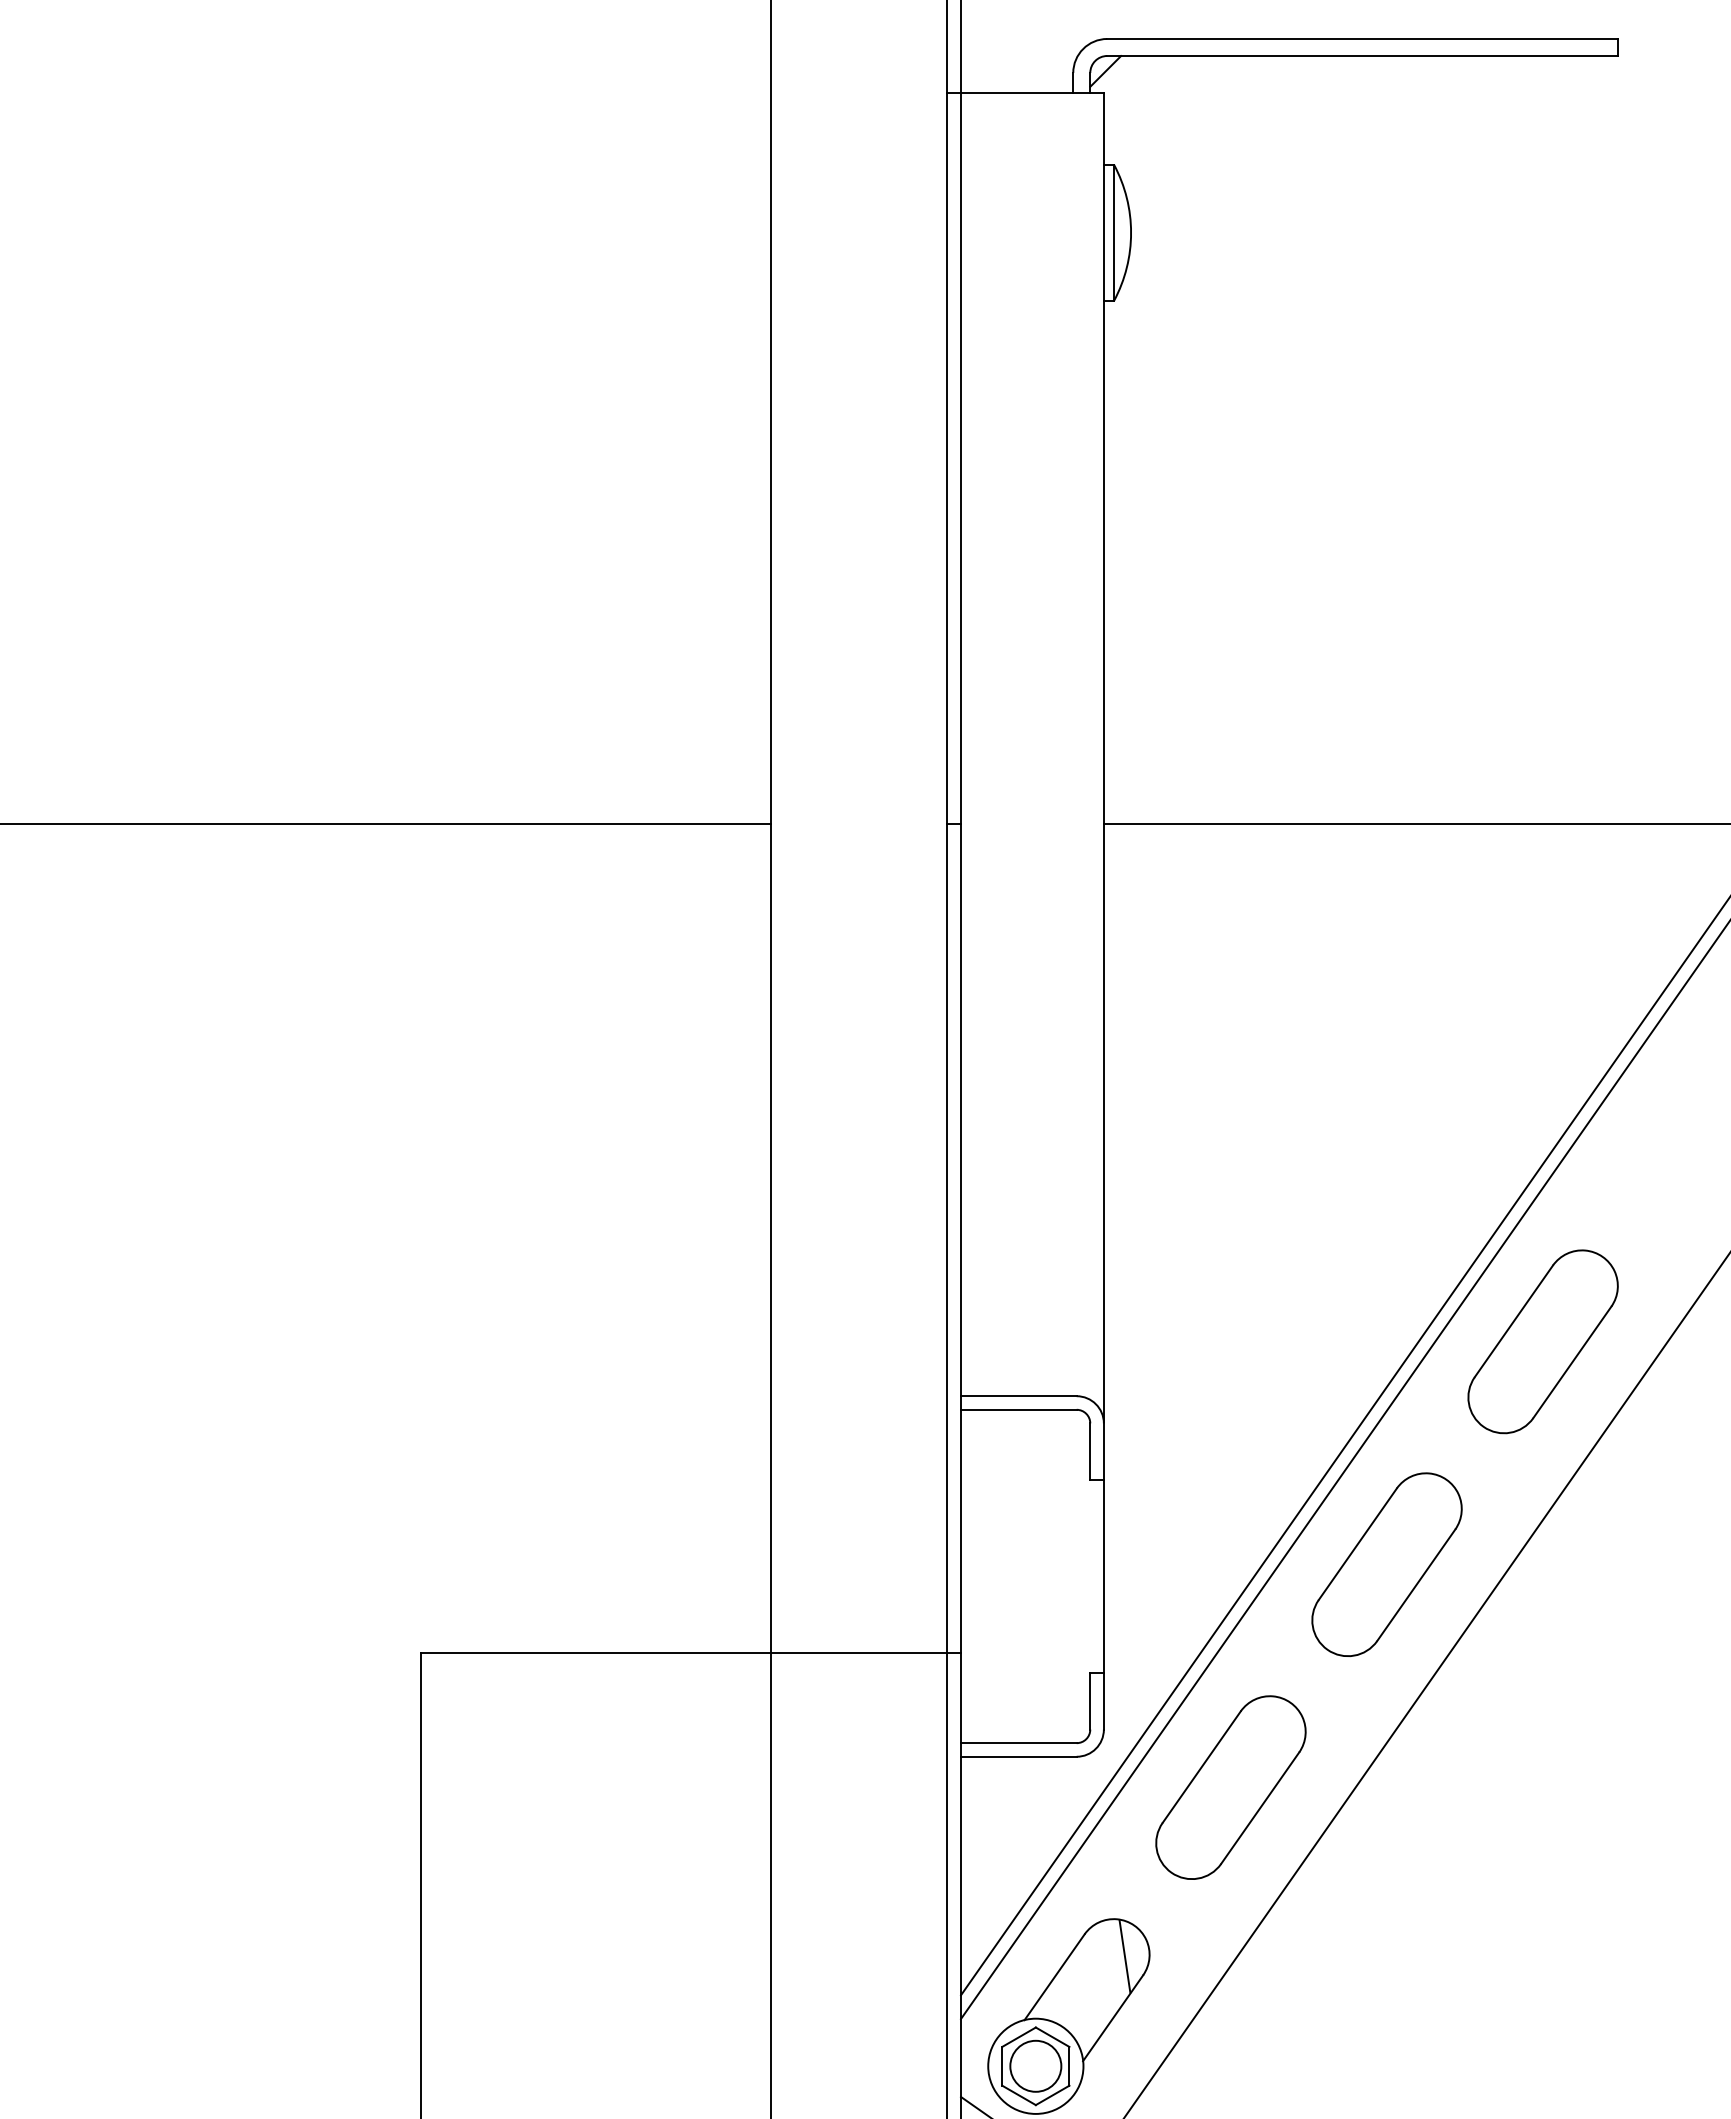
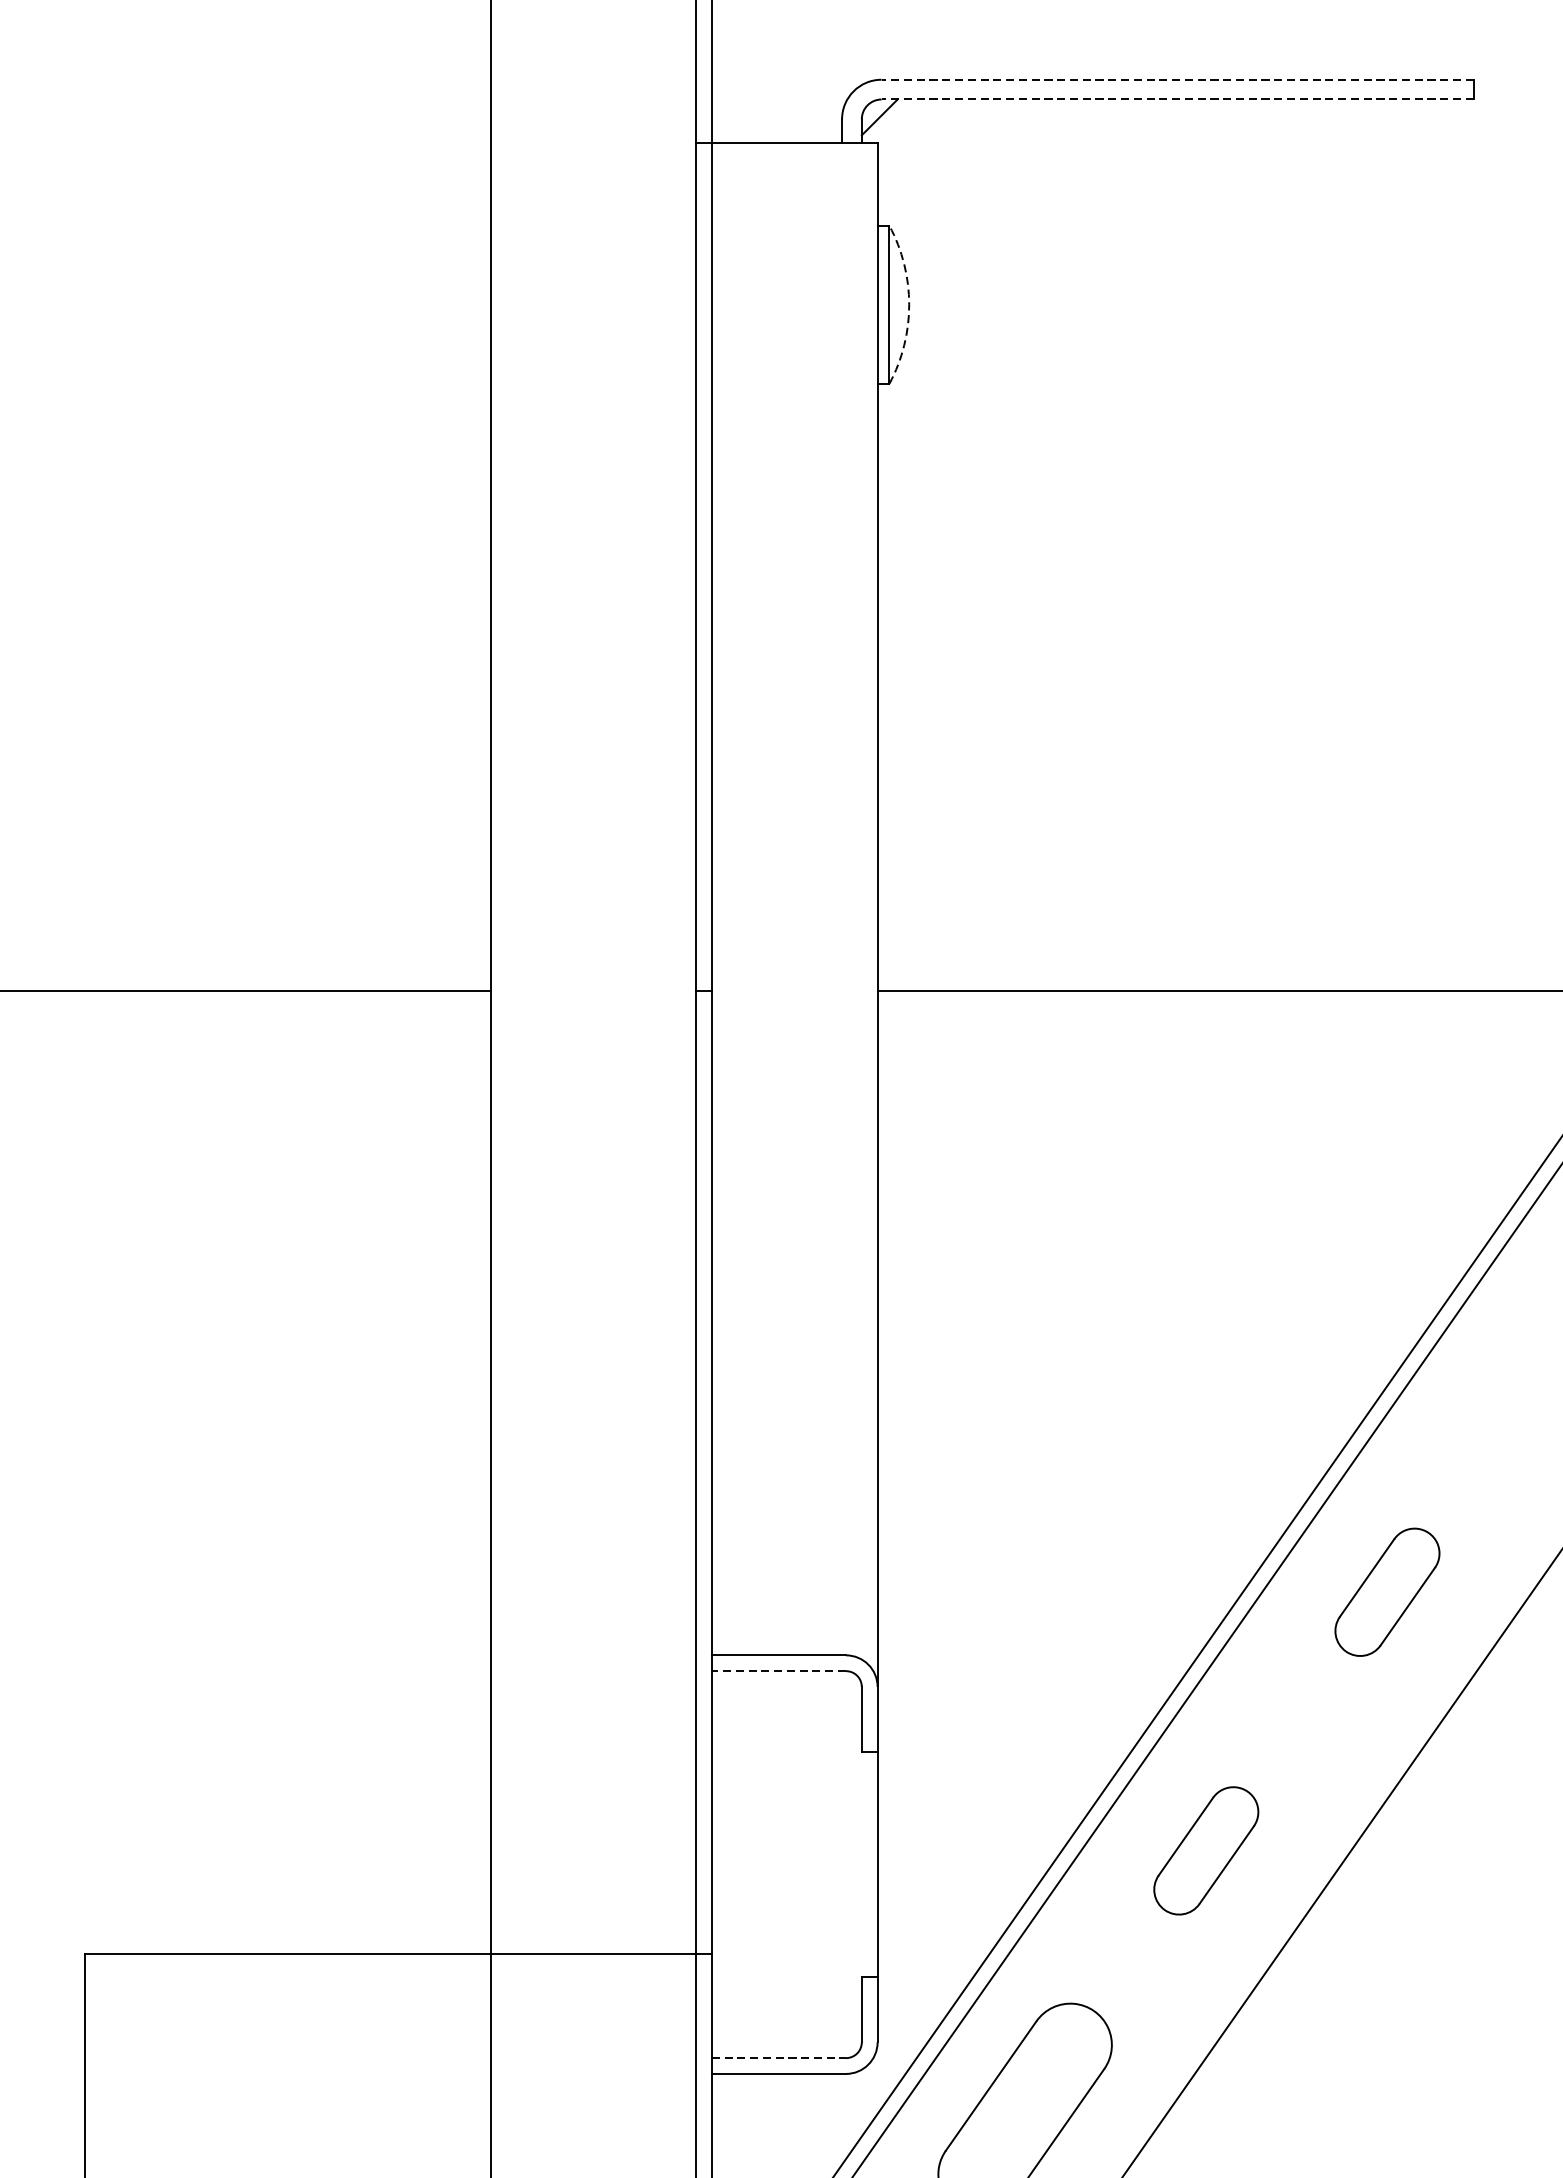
line: (1361, 38) -> (1176, 79), solid -> dashed
line: (1361, 55) -> (1176, 98), solid -> dashed
arc: (1131, 232) -> (909, 304), solid -> dashed
part: (1542, 1341) -> (1386, 1591), size x0.6
line: (1018, 1409) -> (778, 1670), solid -> dashed
part: (1386, 1564) -> (1205, 1850), size x0.6
line: (1018, 1743) -> (778, 2058), solid -> dashed

